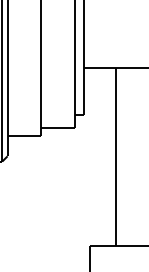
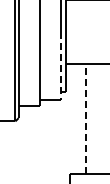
line: (74, 73) -> (60, 66), solid -> dashed
line: (115, 156) -> (85, 118), solid -> dashed

